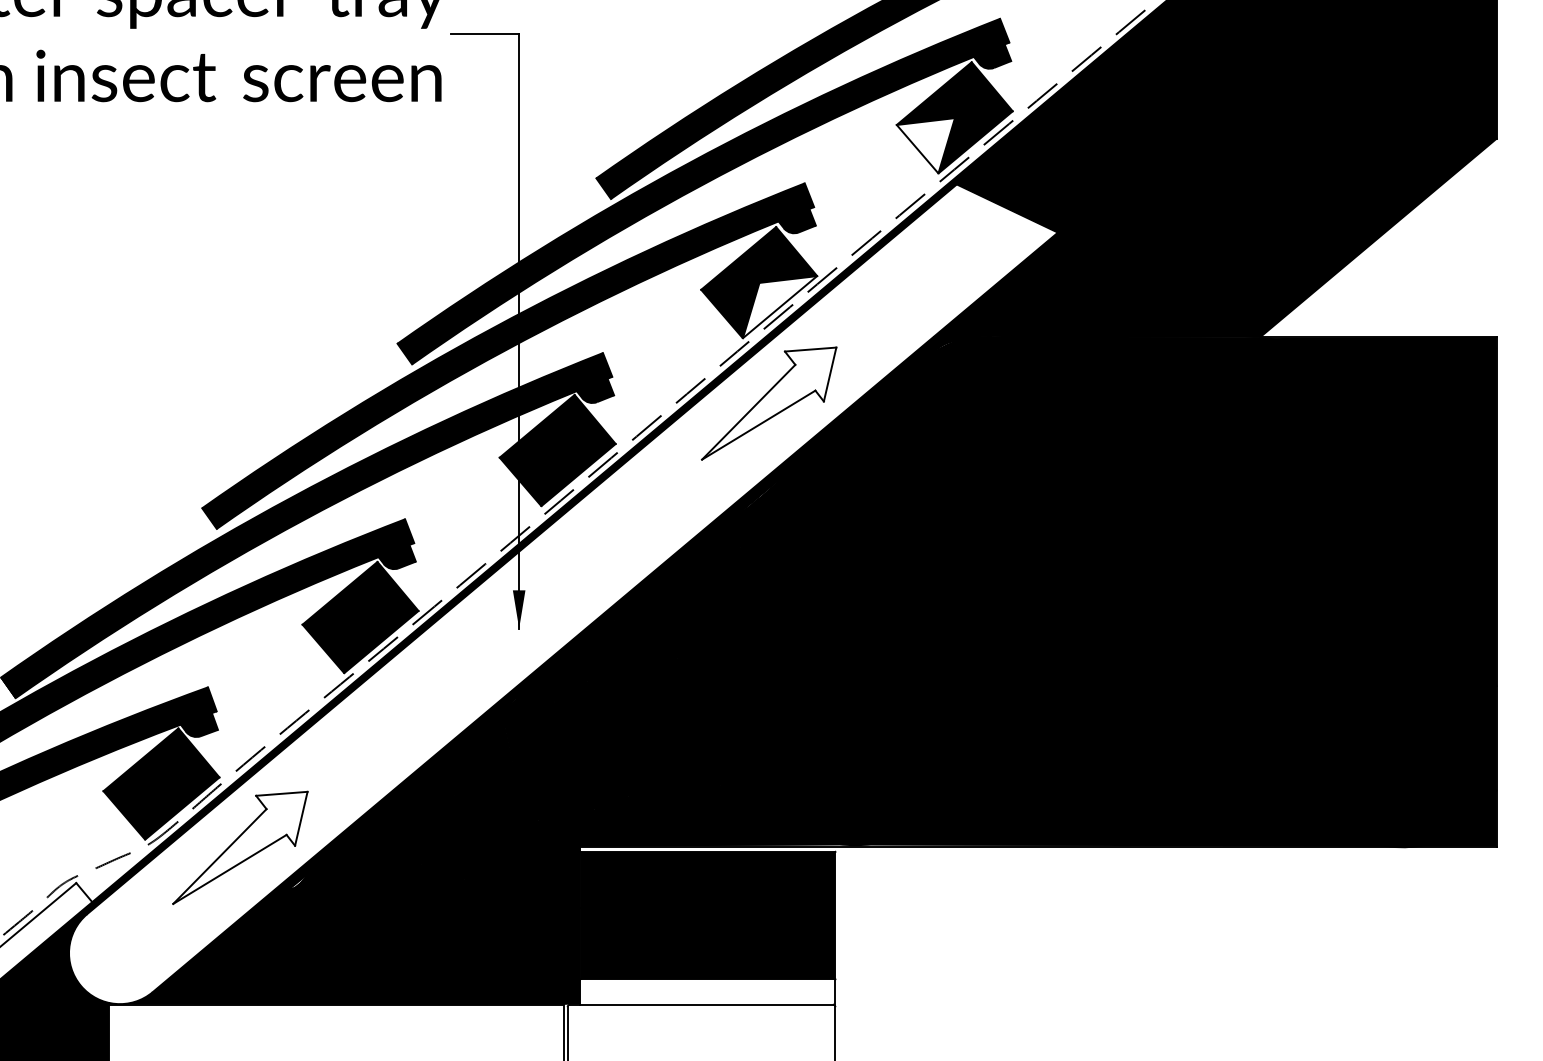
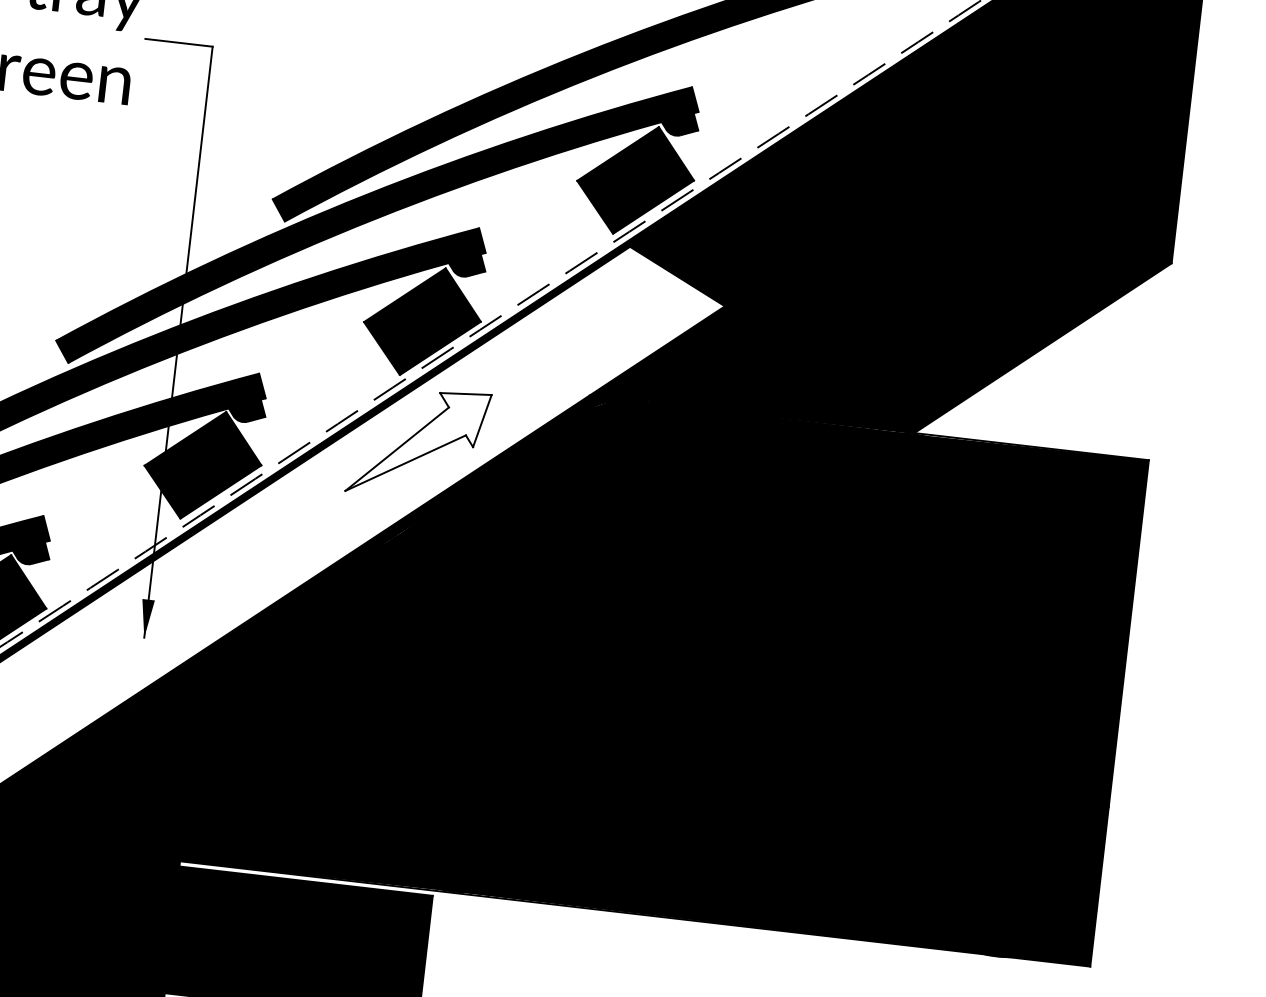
fill: (925, 145) -> (603, 204), added
fill: (779, 307) -> (439, 348), added

